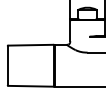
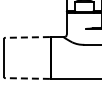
line: (30, 45) -> (27, 37), solid -> dashed
line: (30, 86) -> (27, 78), solid -> dashed

